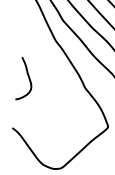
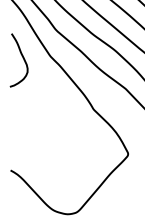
curve: (28, 78) -> (22, 58), moved

